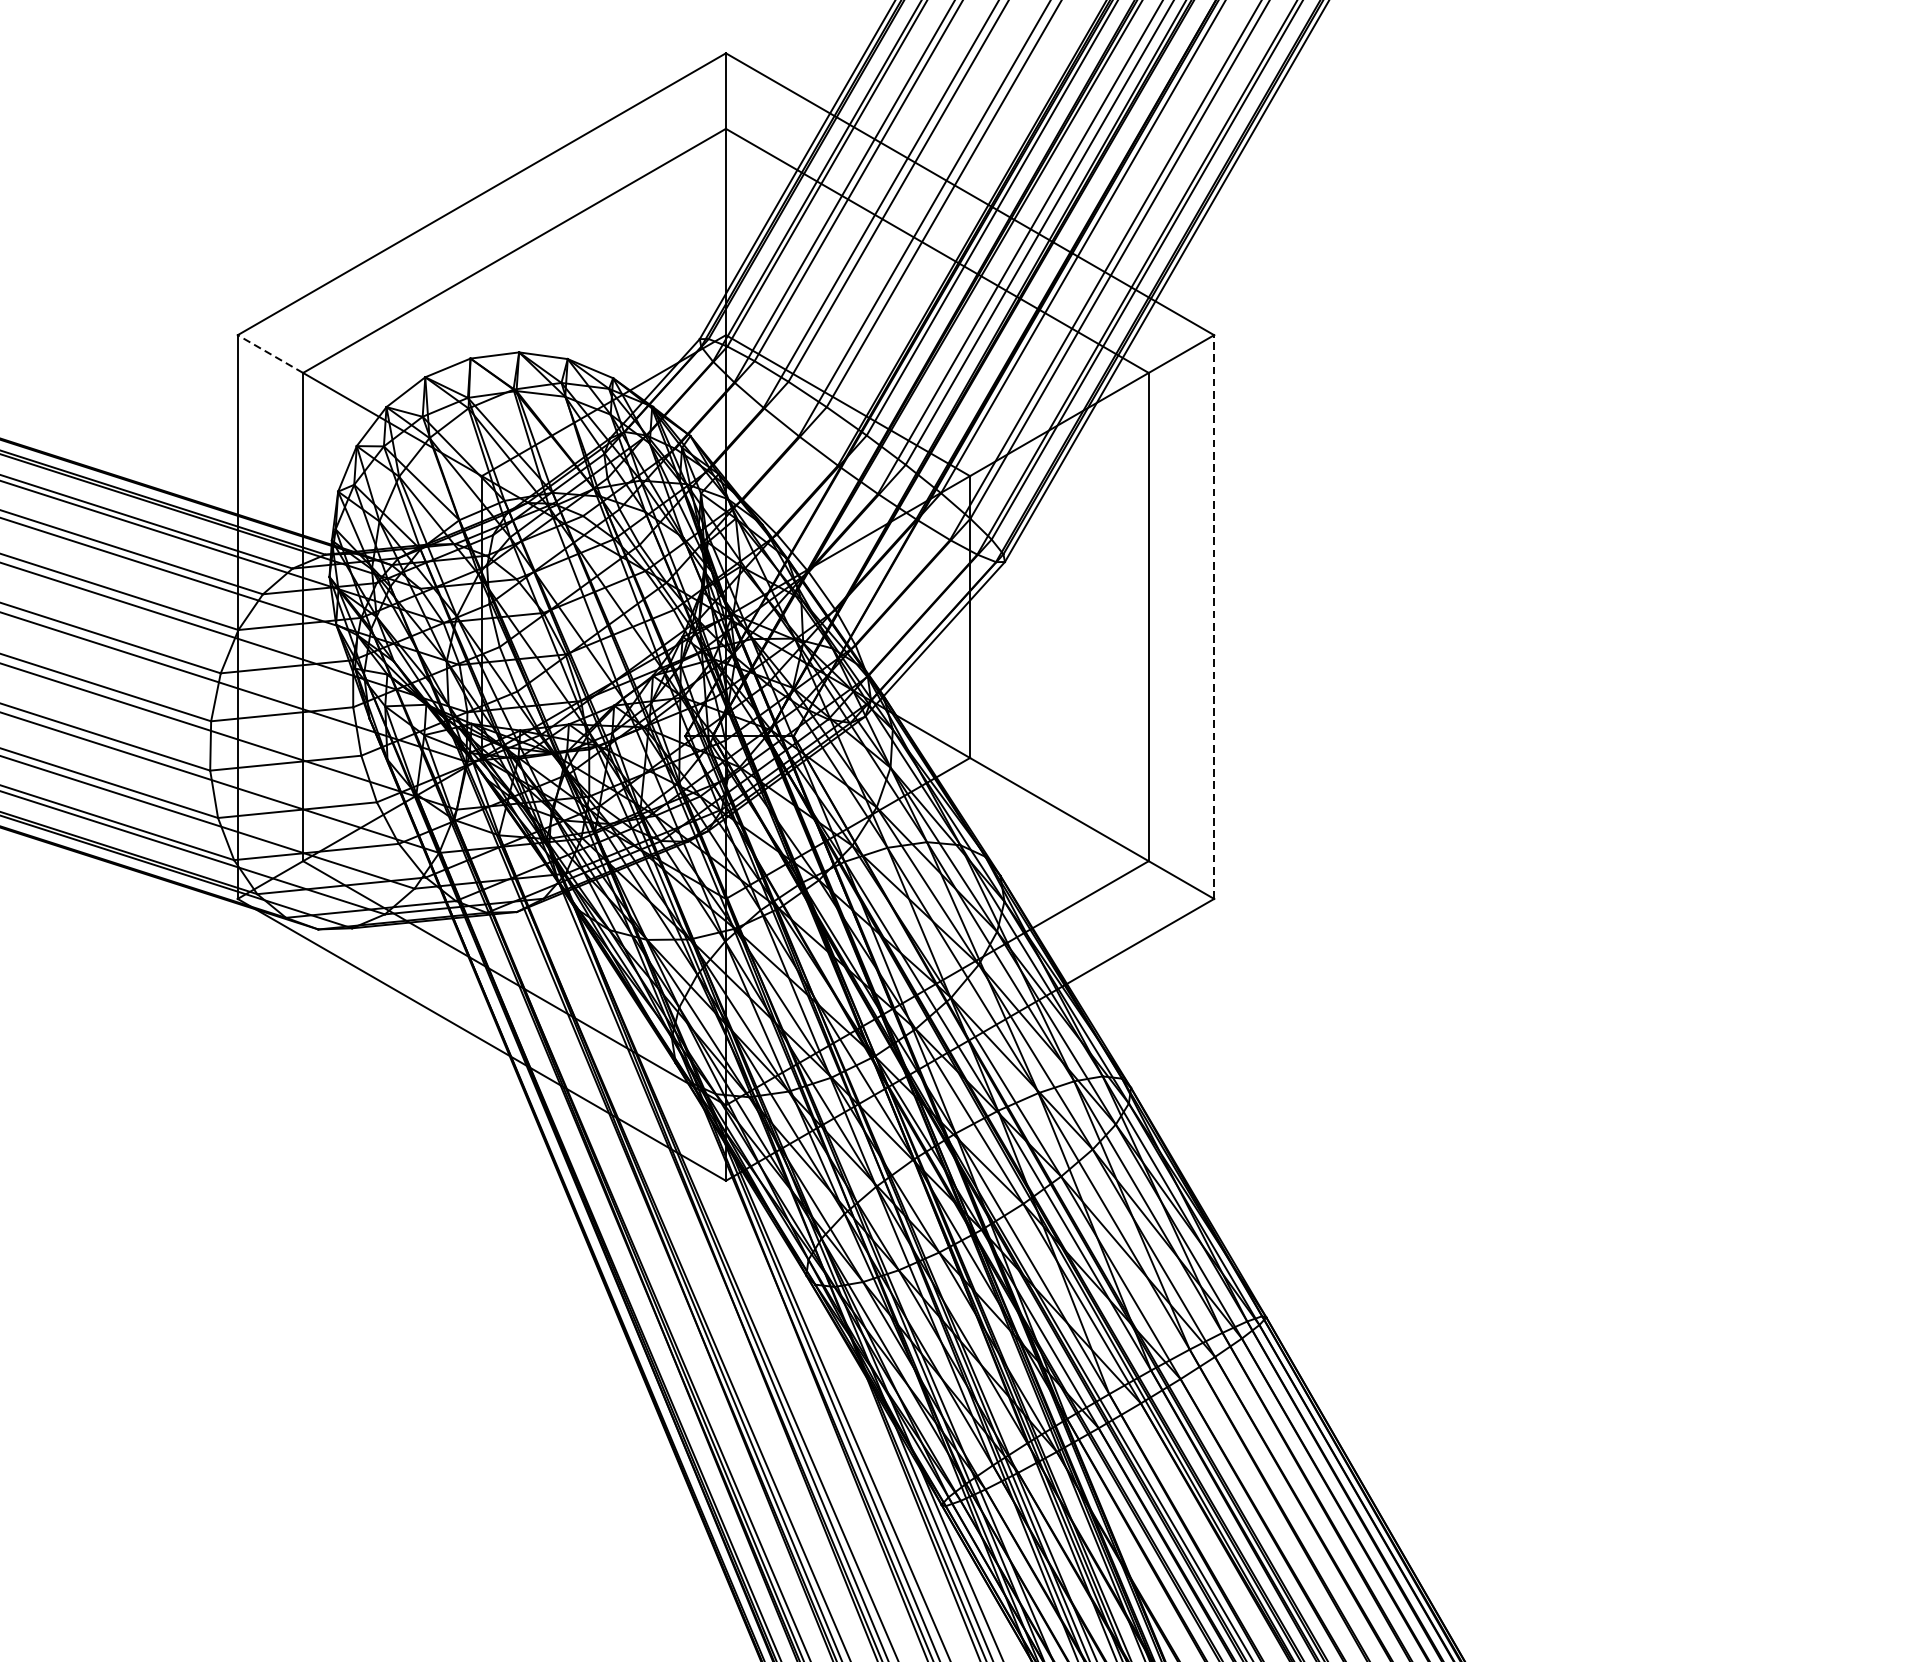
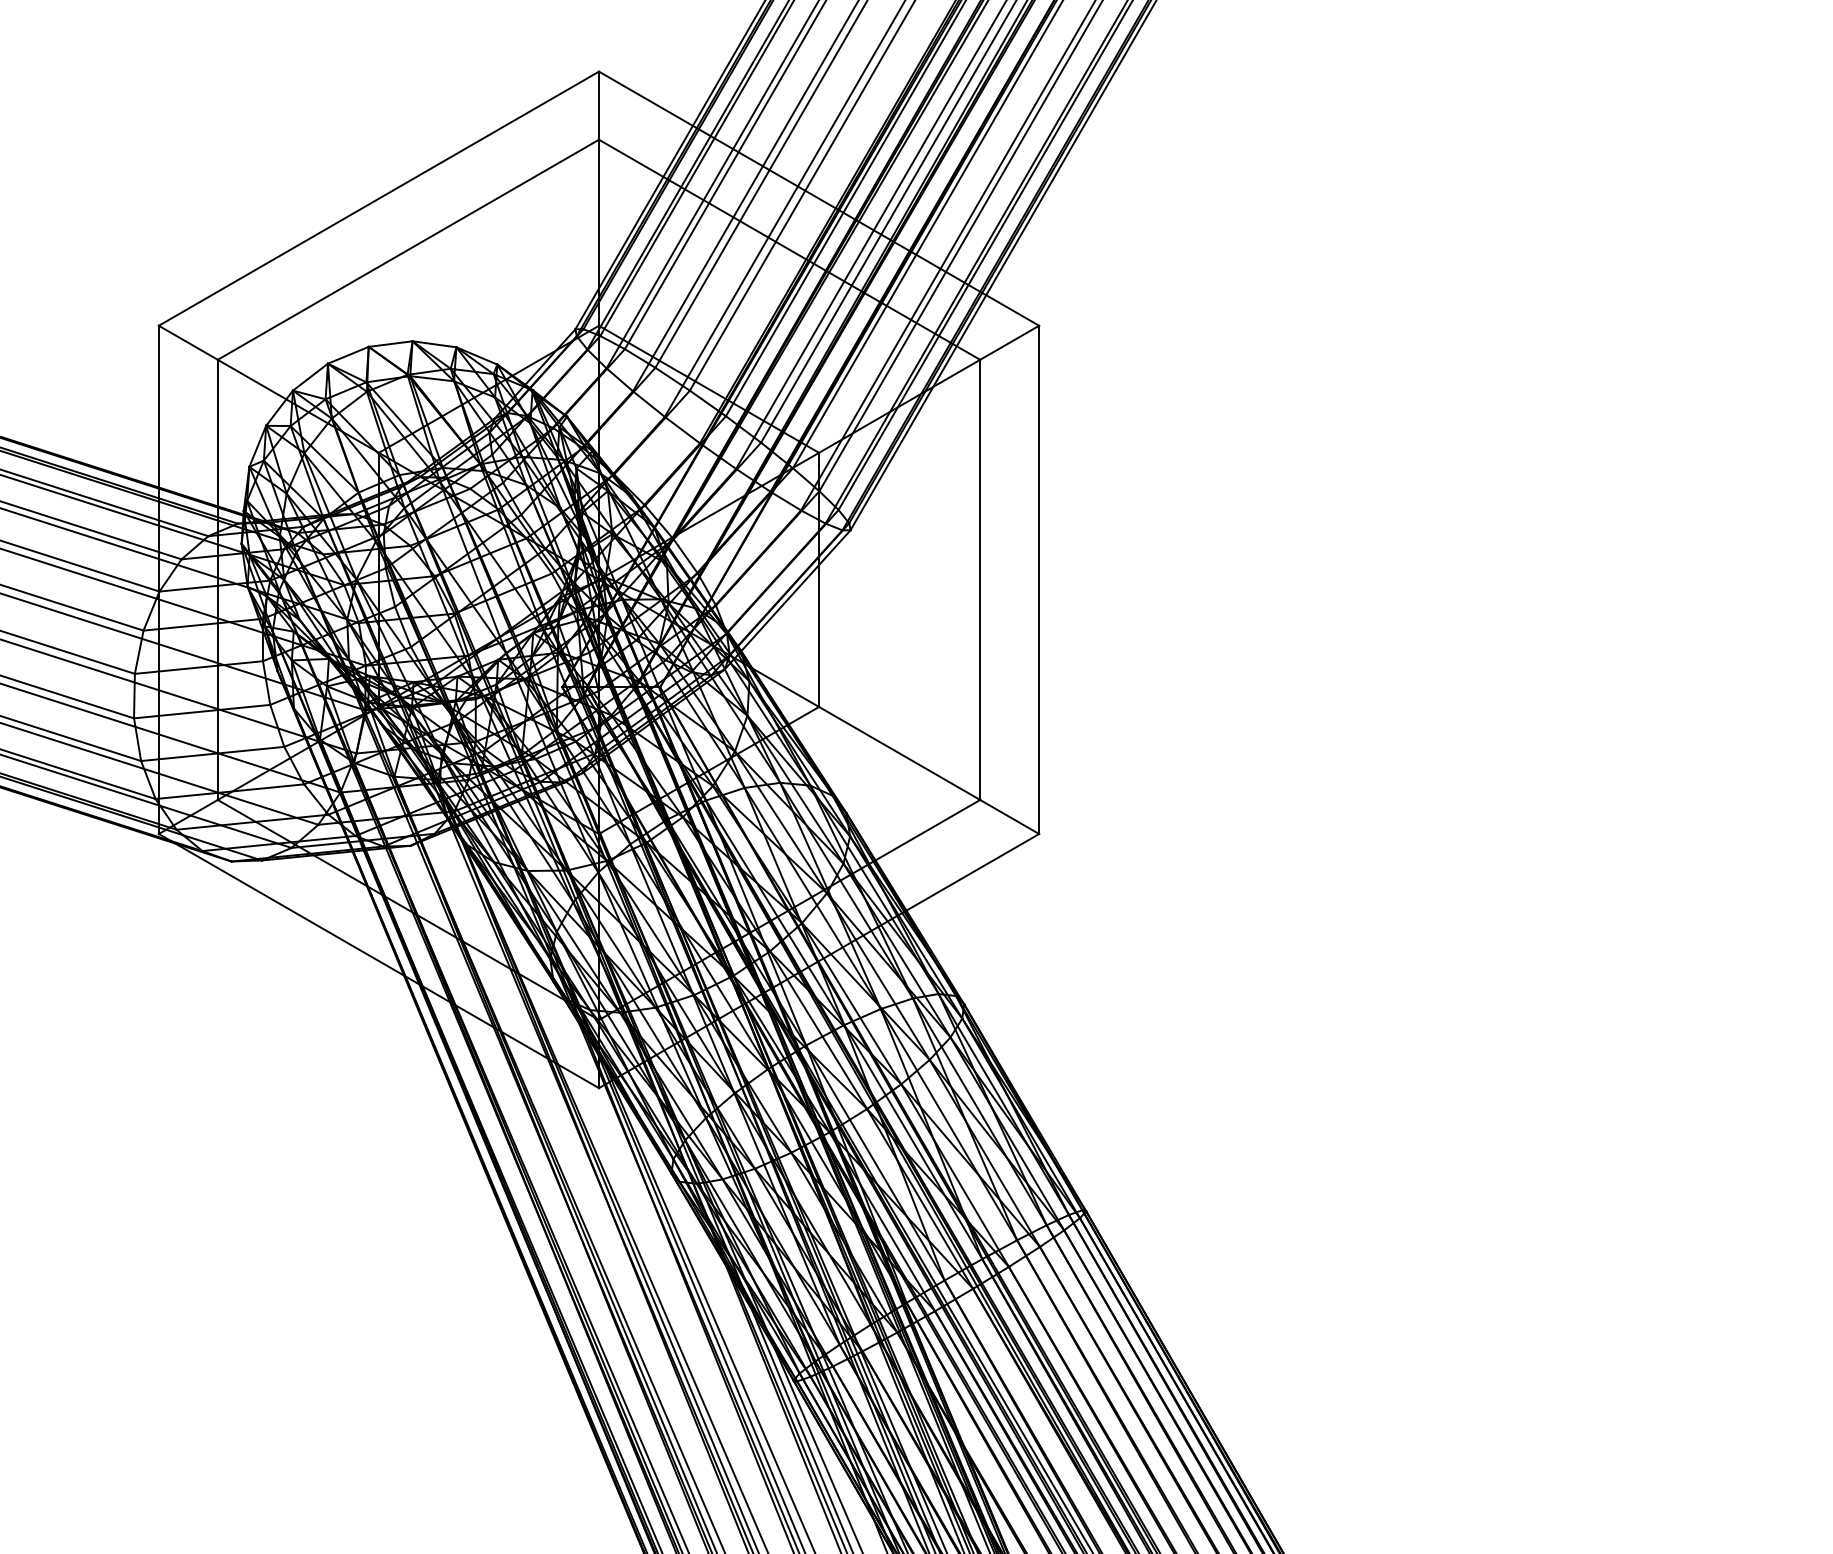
line: (269, 353) -> (187, 342), dashed -> solid
line: (1214, 616) -> (1039, 579), dashed -> solid

